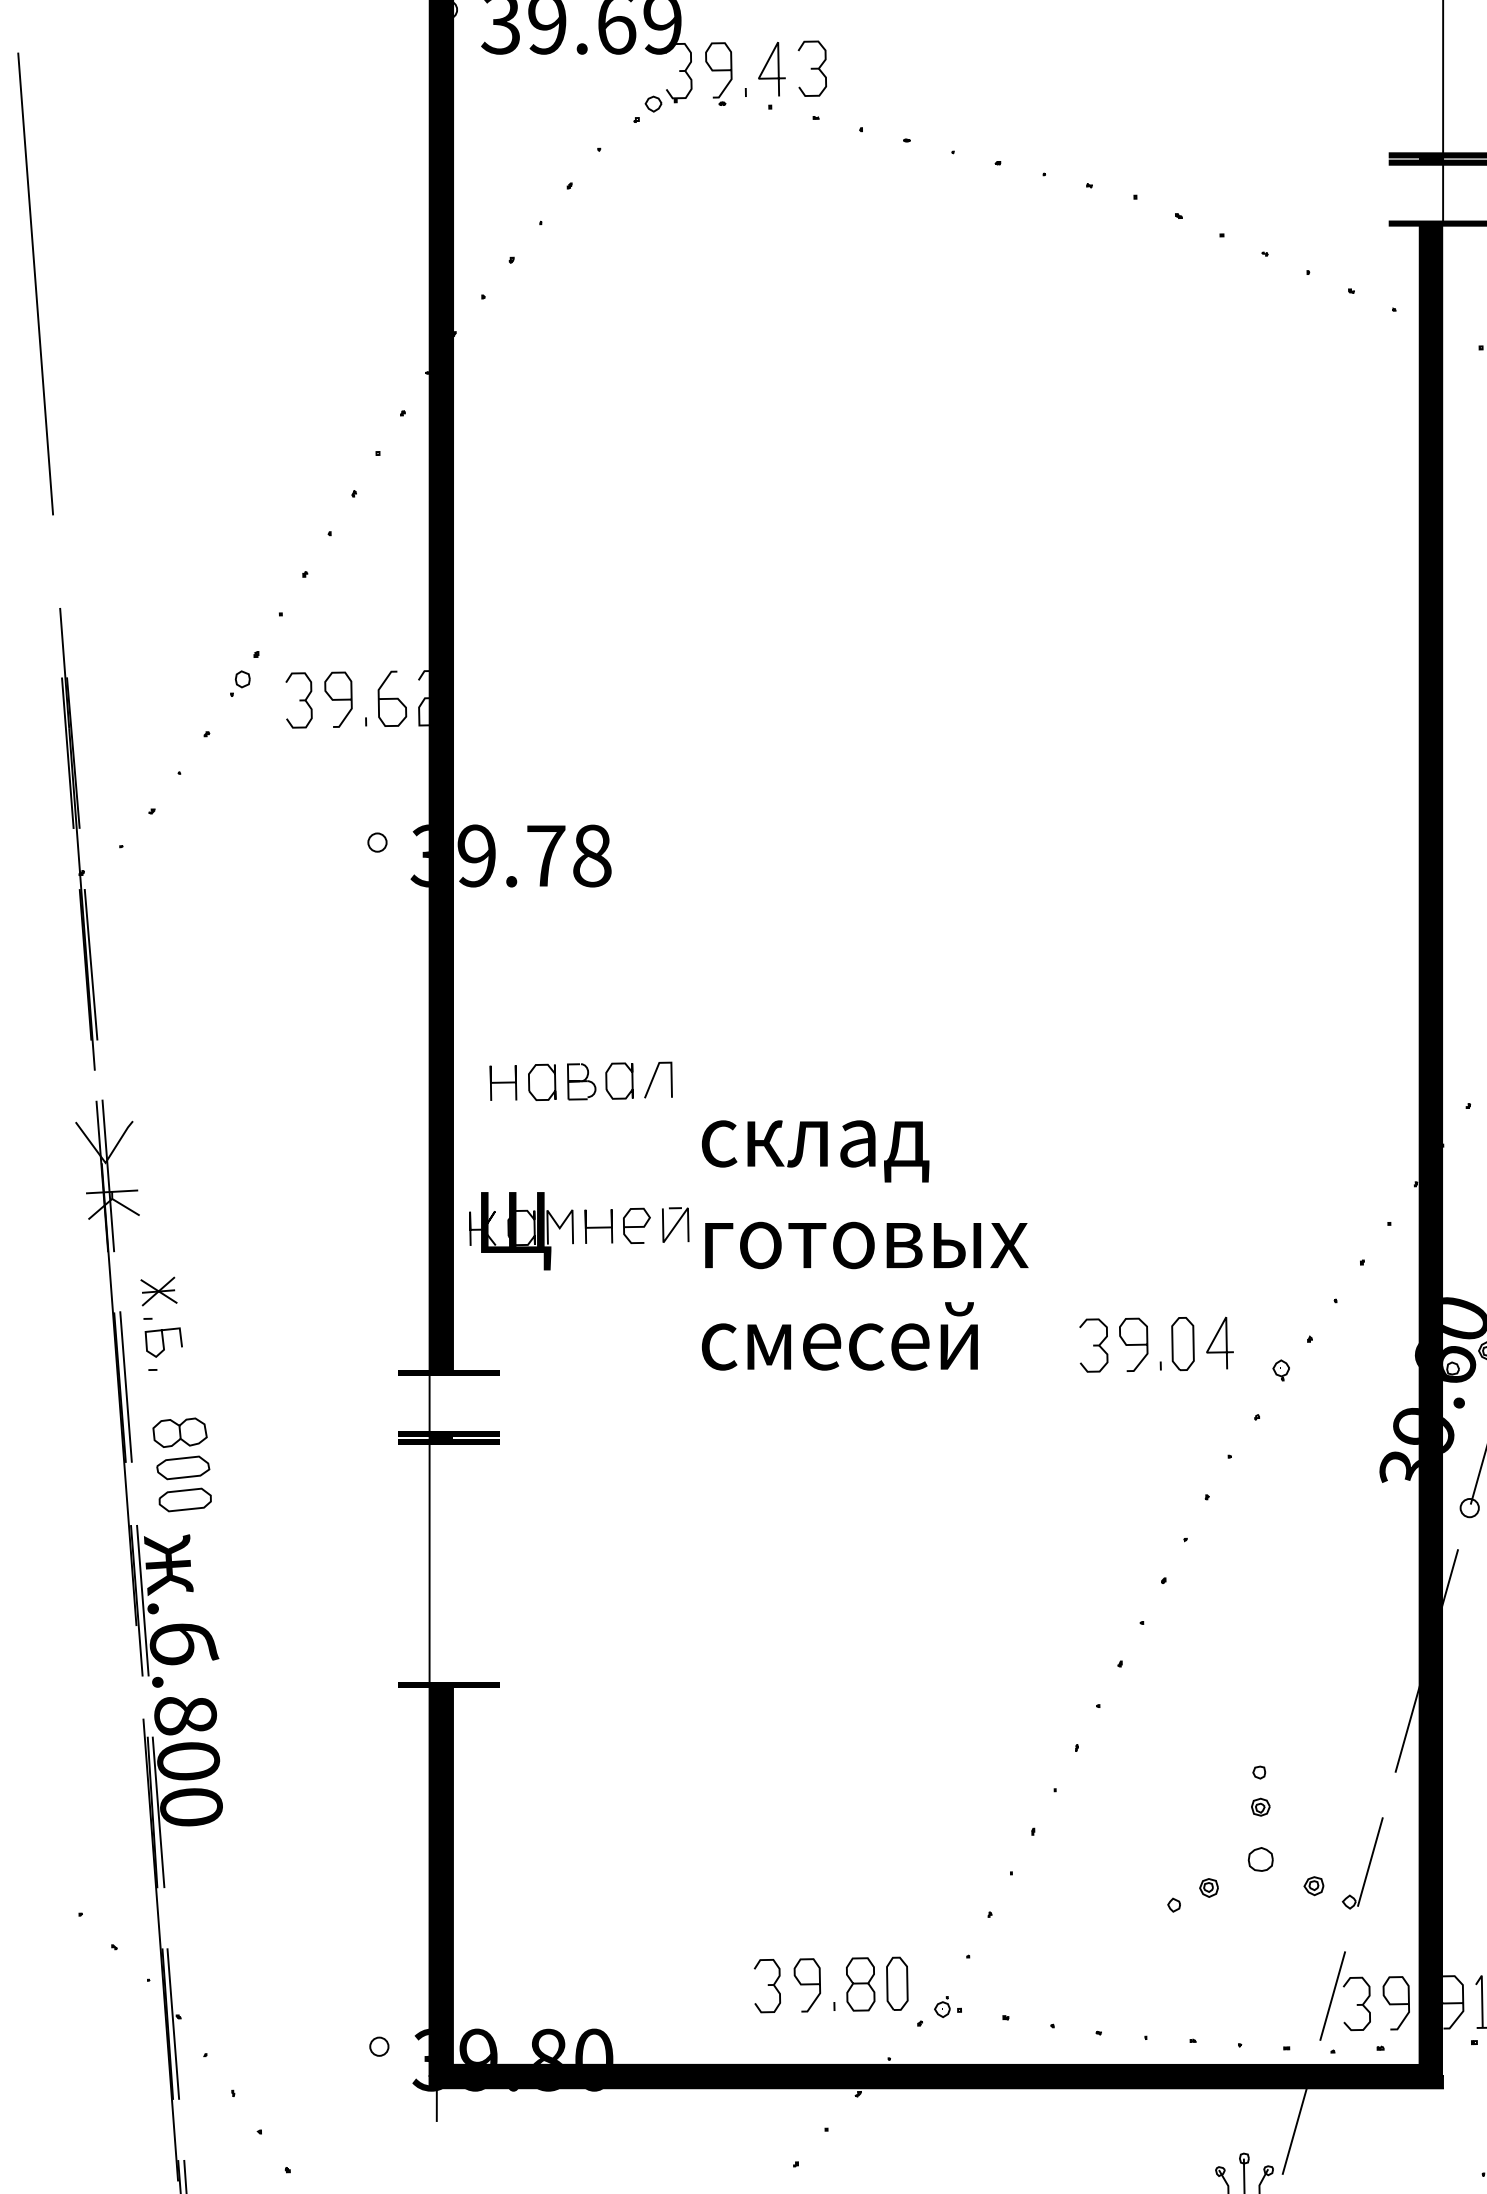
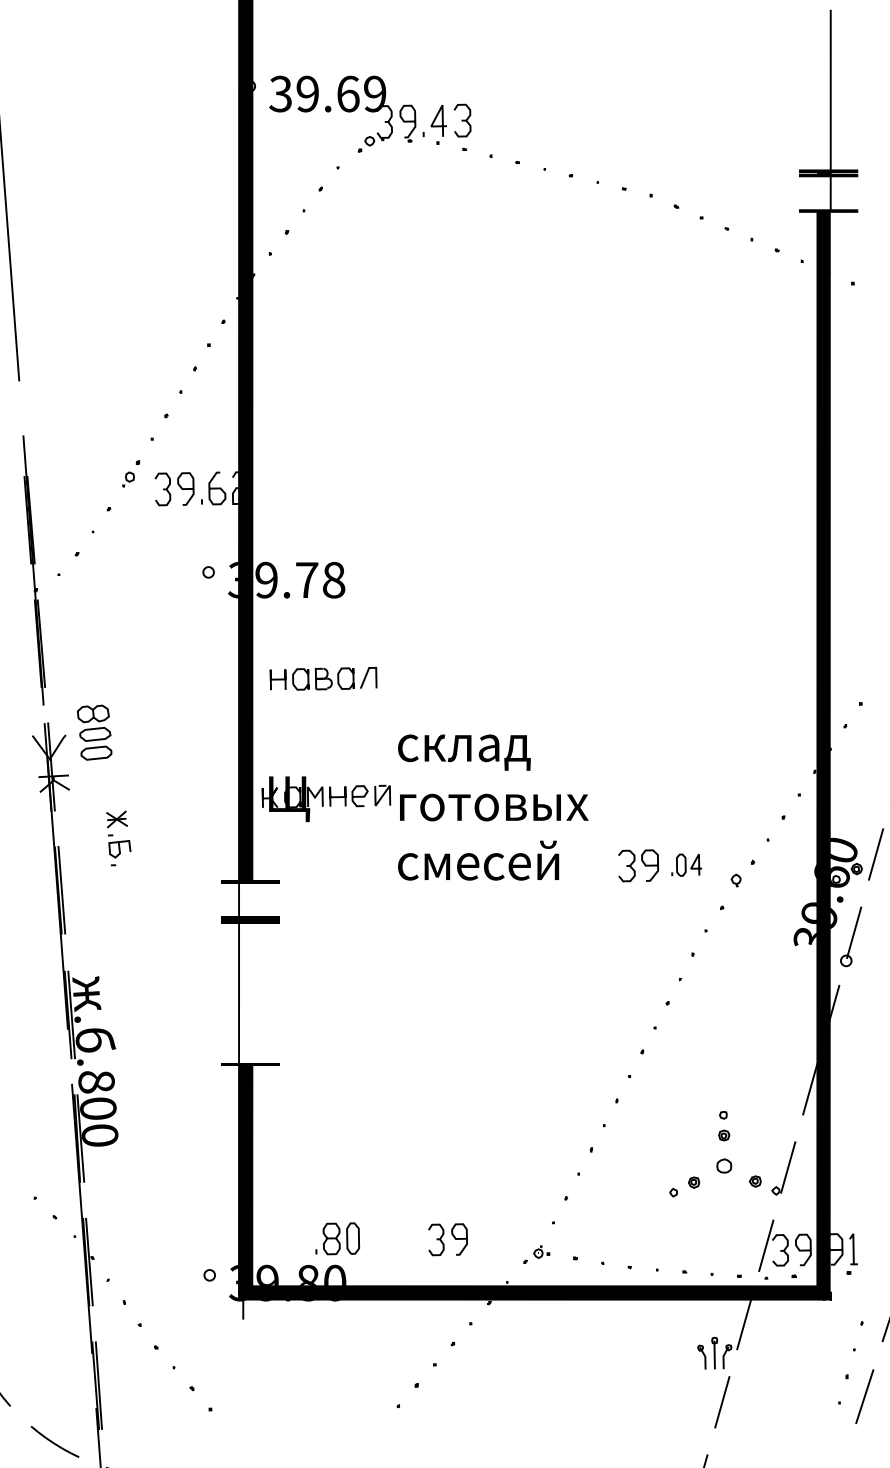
part: (581, 1080) -> (323, 678), moved
part: (161, 1324) -> (118, 838), moved
part: (1196, 1344) -> (686, 865), size x0.7
part: (181, 1464) -> (94, 732), moved
part: (870, 1983) -> (337, 1238), moved

